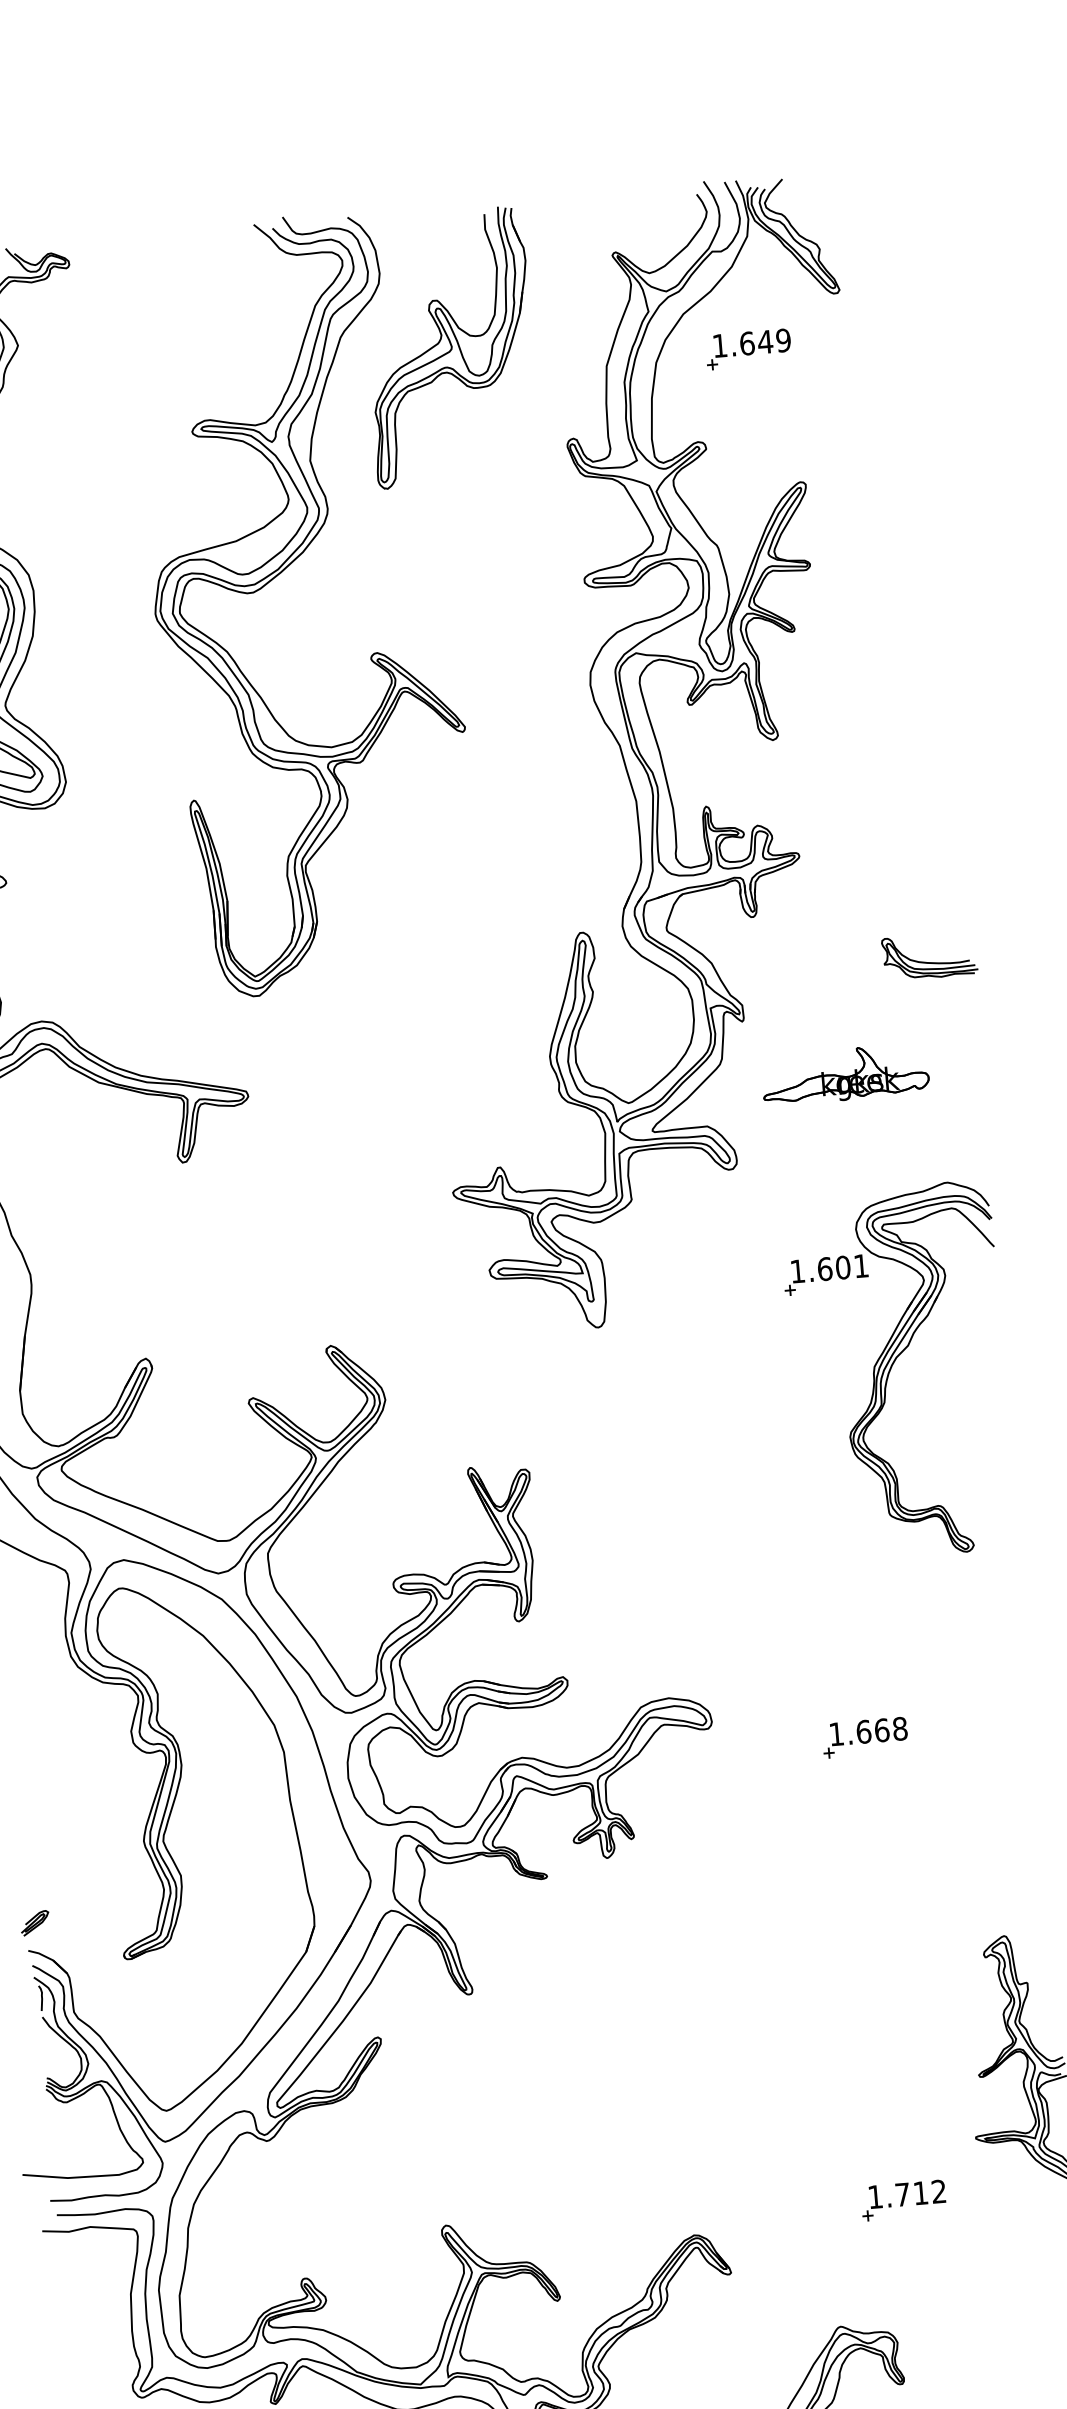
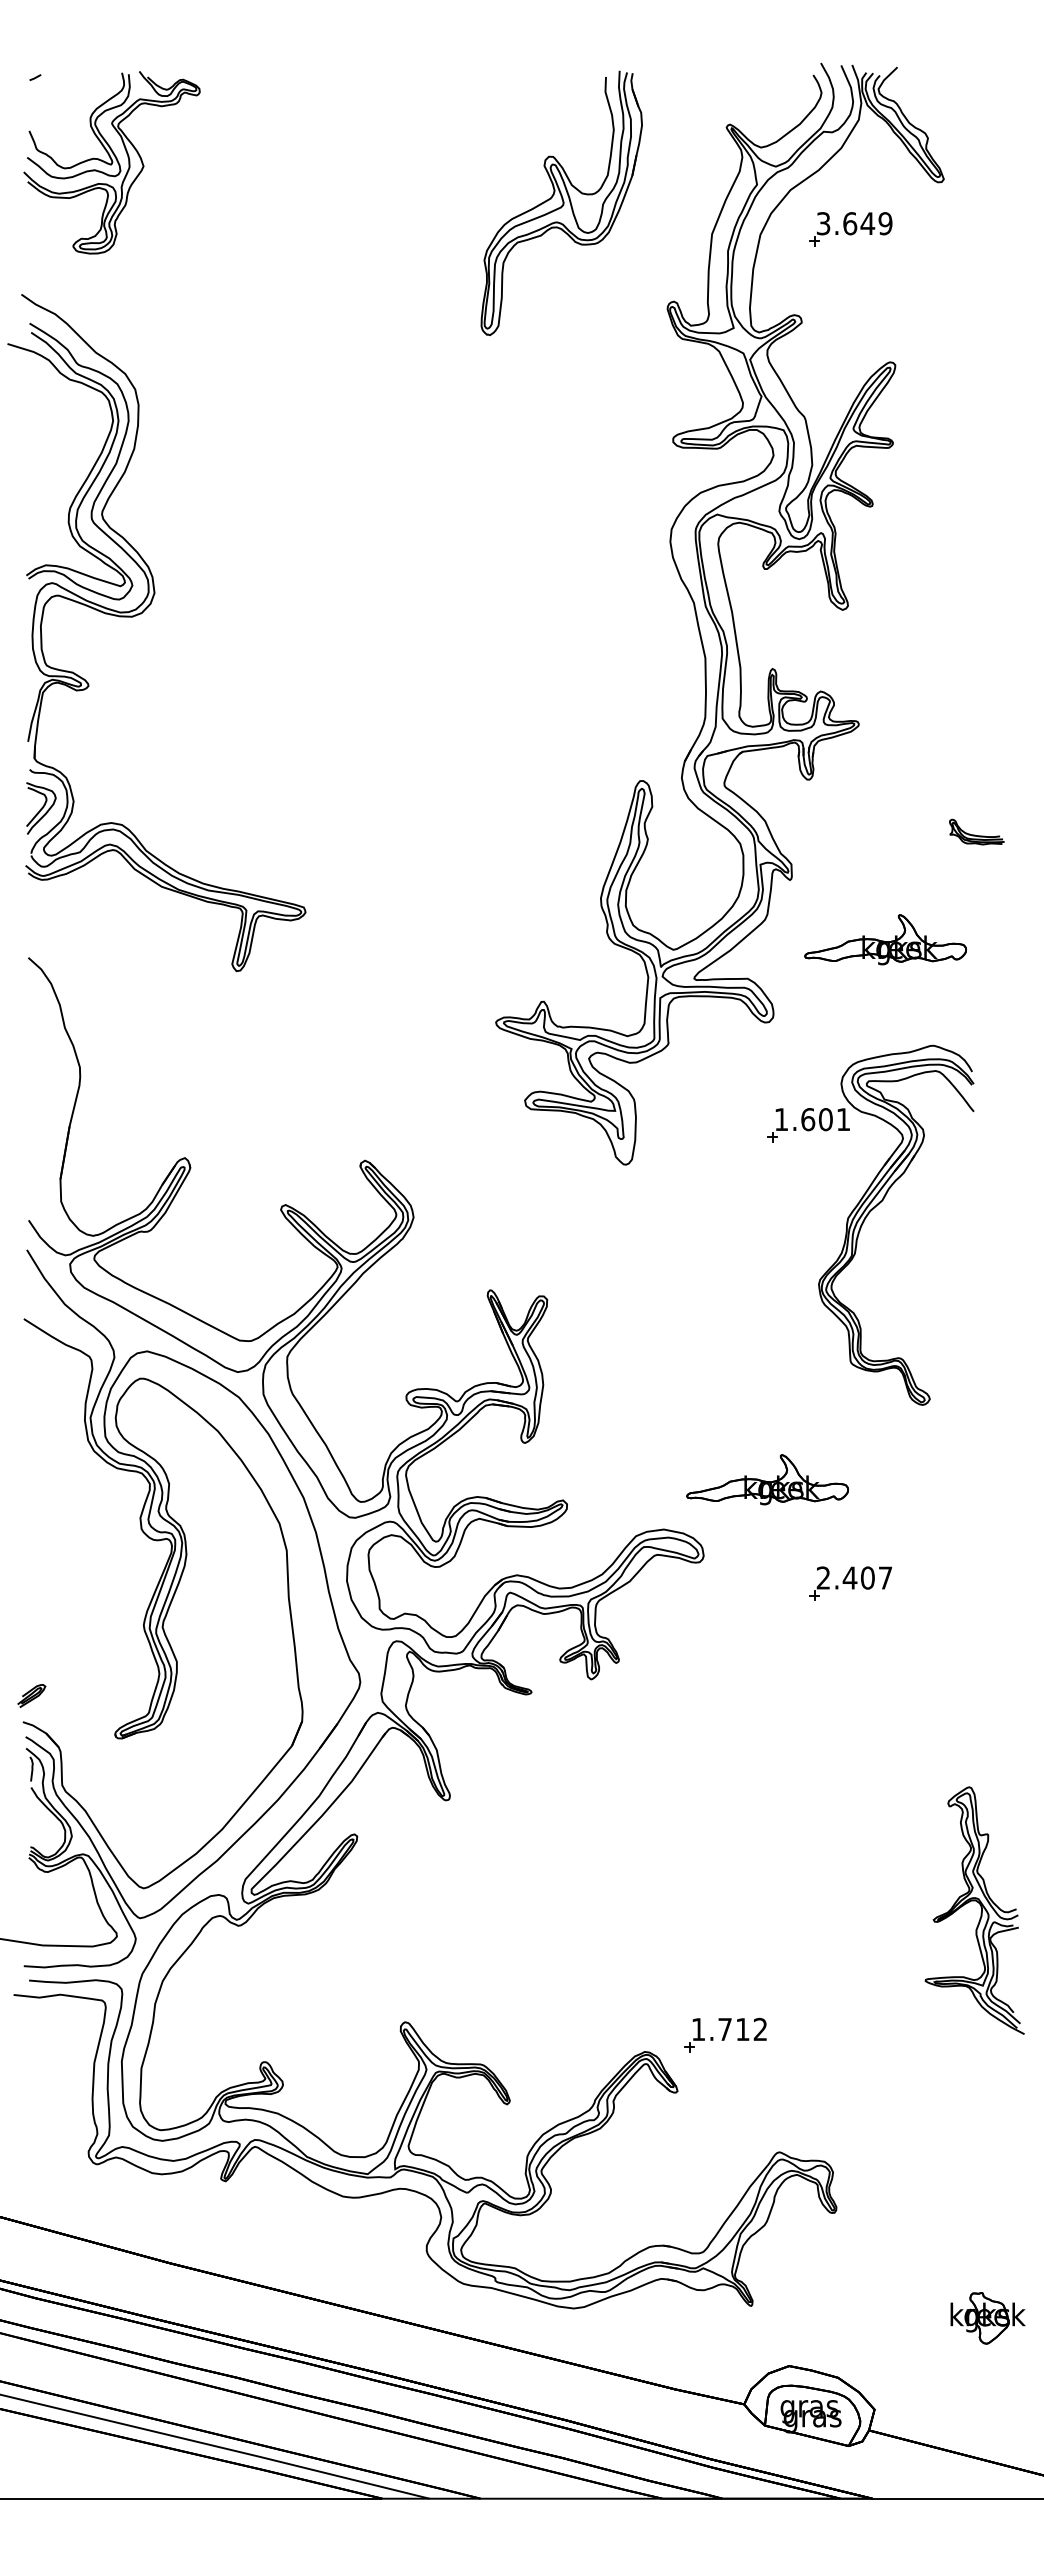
text: (719, 345) -> (823, 223), 1.649 -> 3.649
part: (281, 573) -> (380, 408), removed
part: (929, 955) -> (976, 831), size x0.6
part: (892, 1367) -> (865, 1220), moved
part: (770, 1638) -> (767, 1479), added
text: (868, 1730) -> (854, 1577), 1.668 -> 2.407
part: (903, 2199) -> (725, 2034), moved

